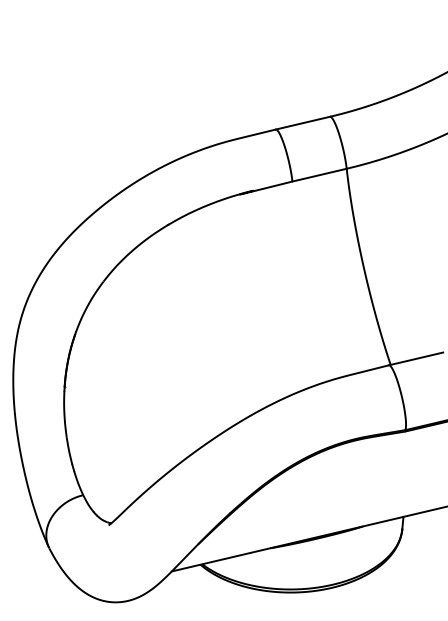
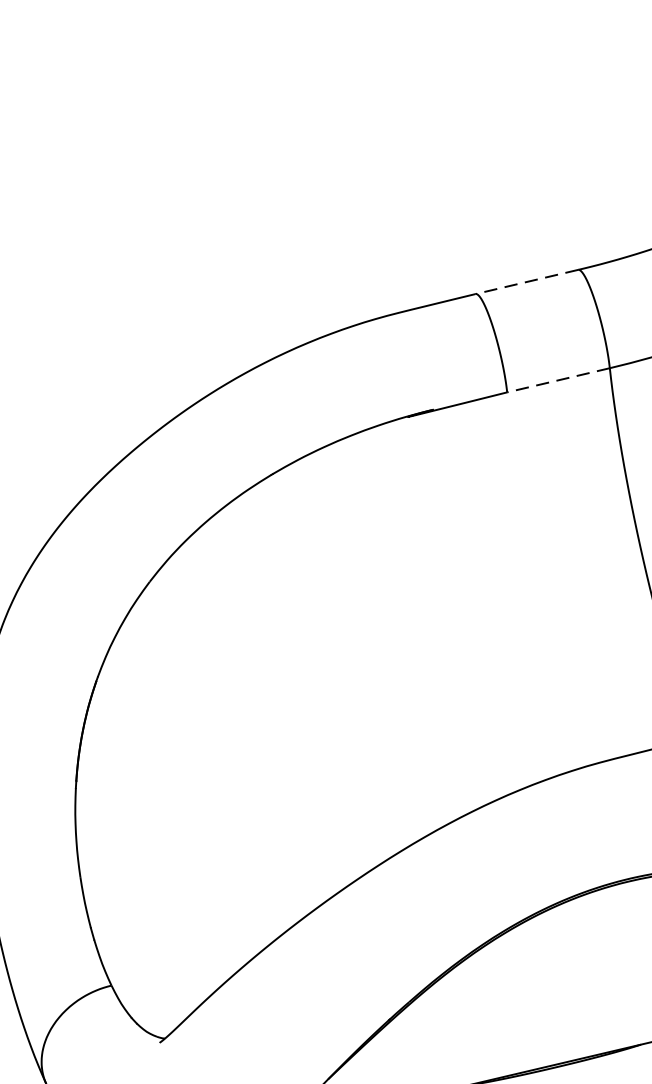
line: (302, 123) -> (526, 282), solid -> dashed
line: (319, 175) -> (558, 380), solid -> dashed

